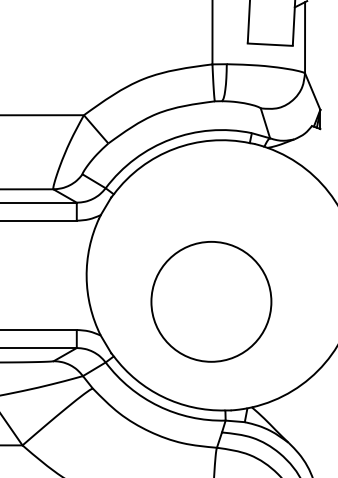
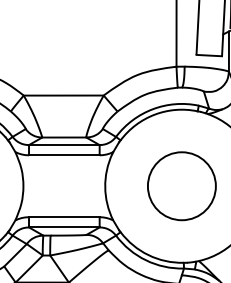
circle: (210, 302) -> (181, 186), moved

